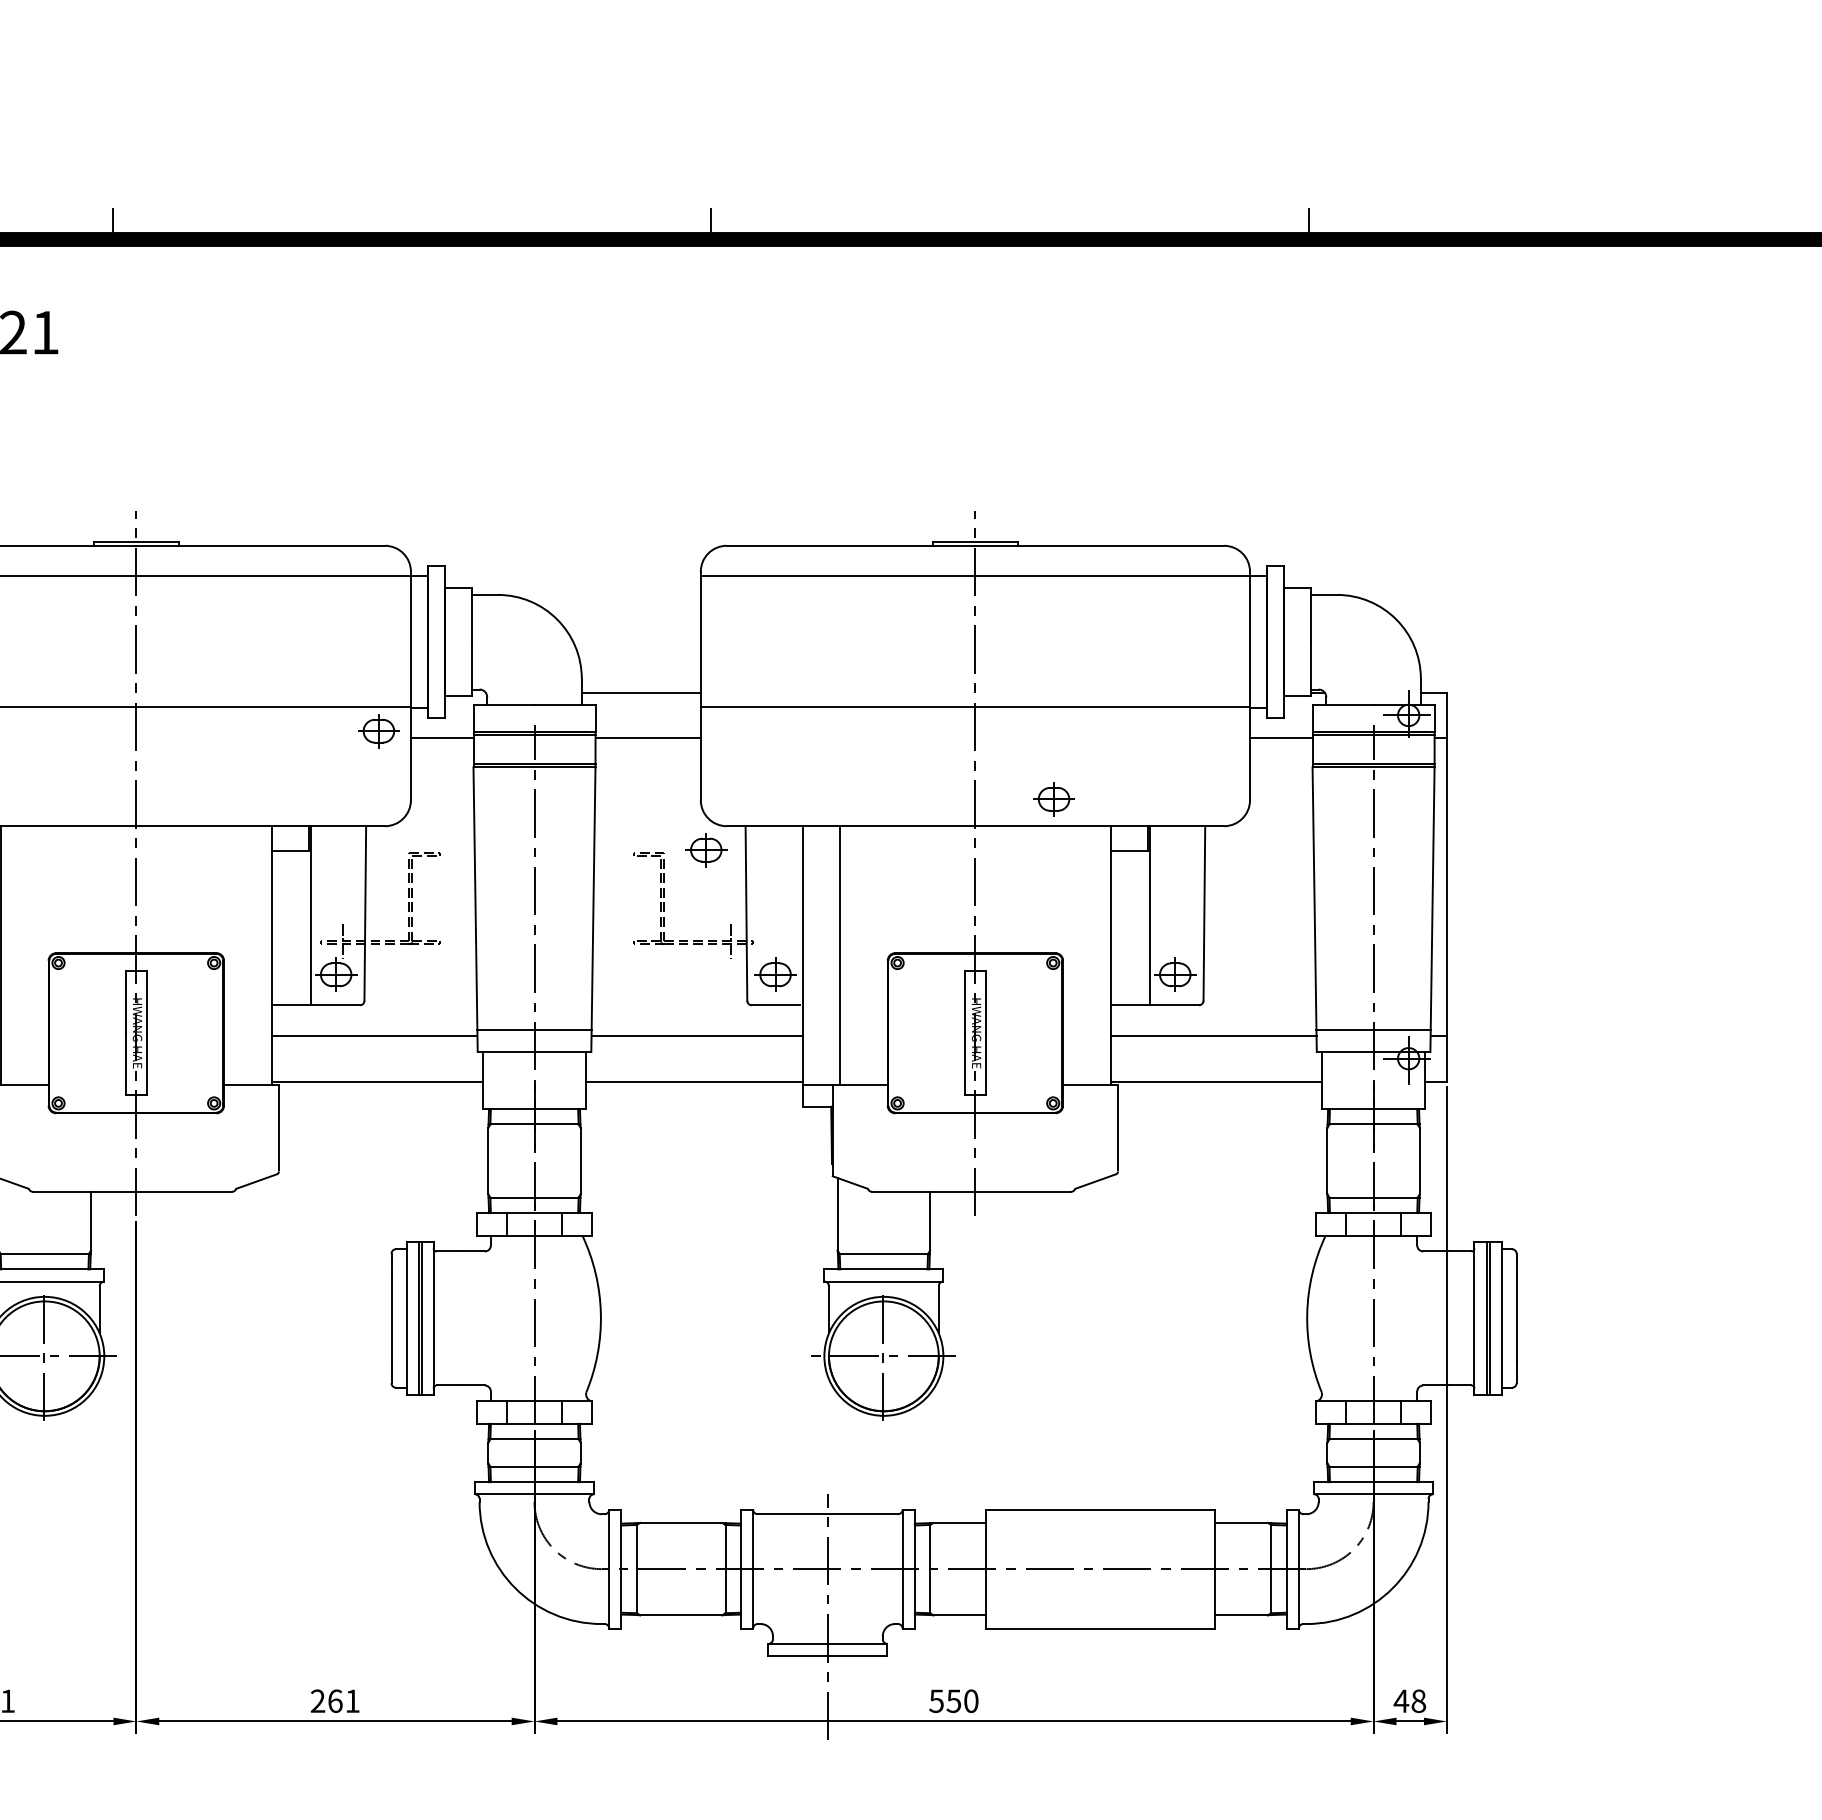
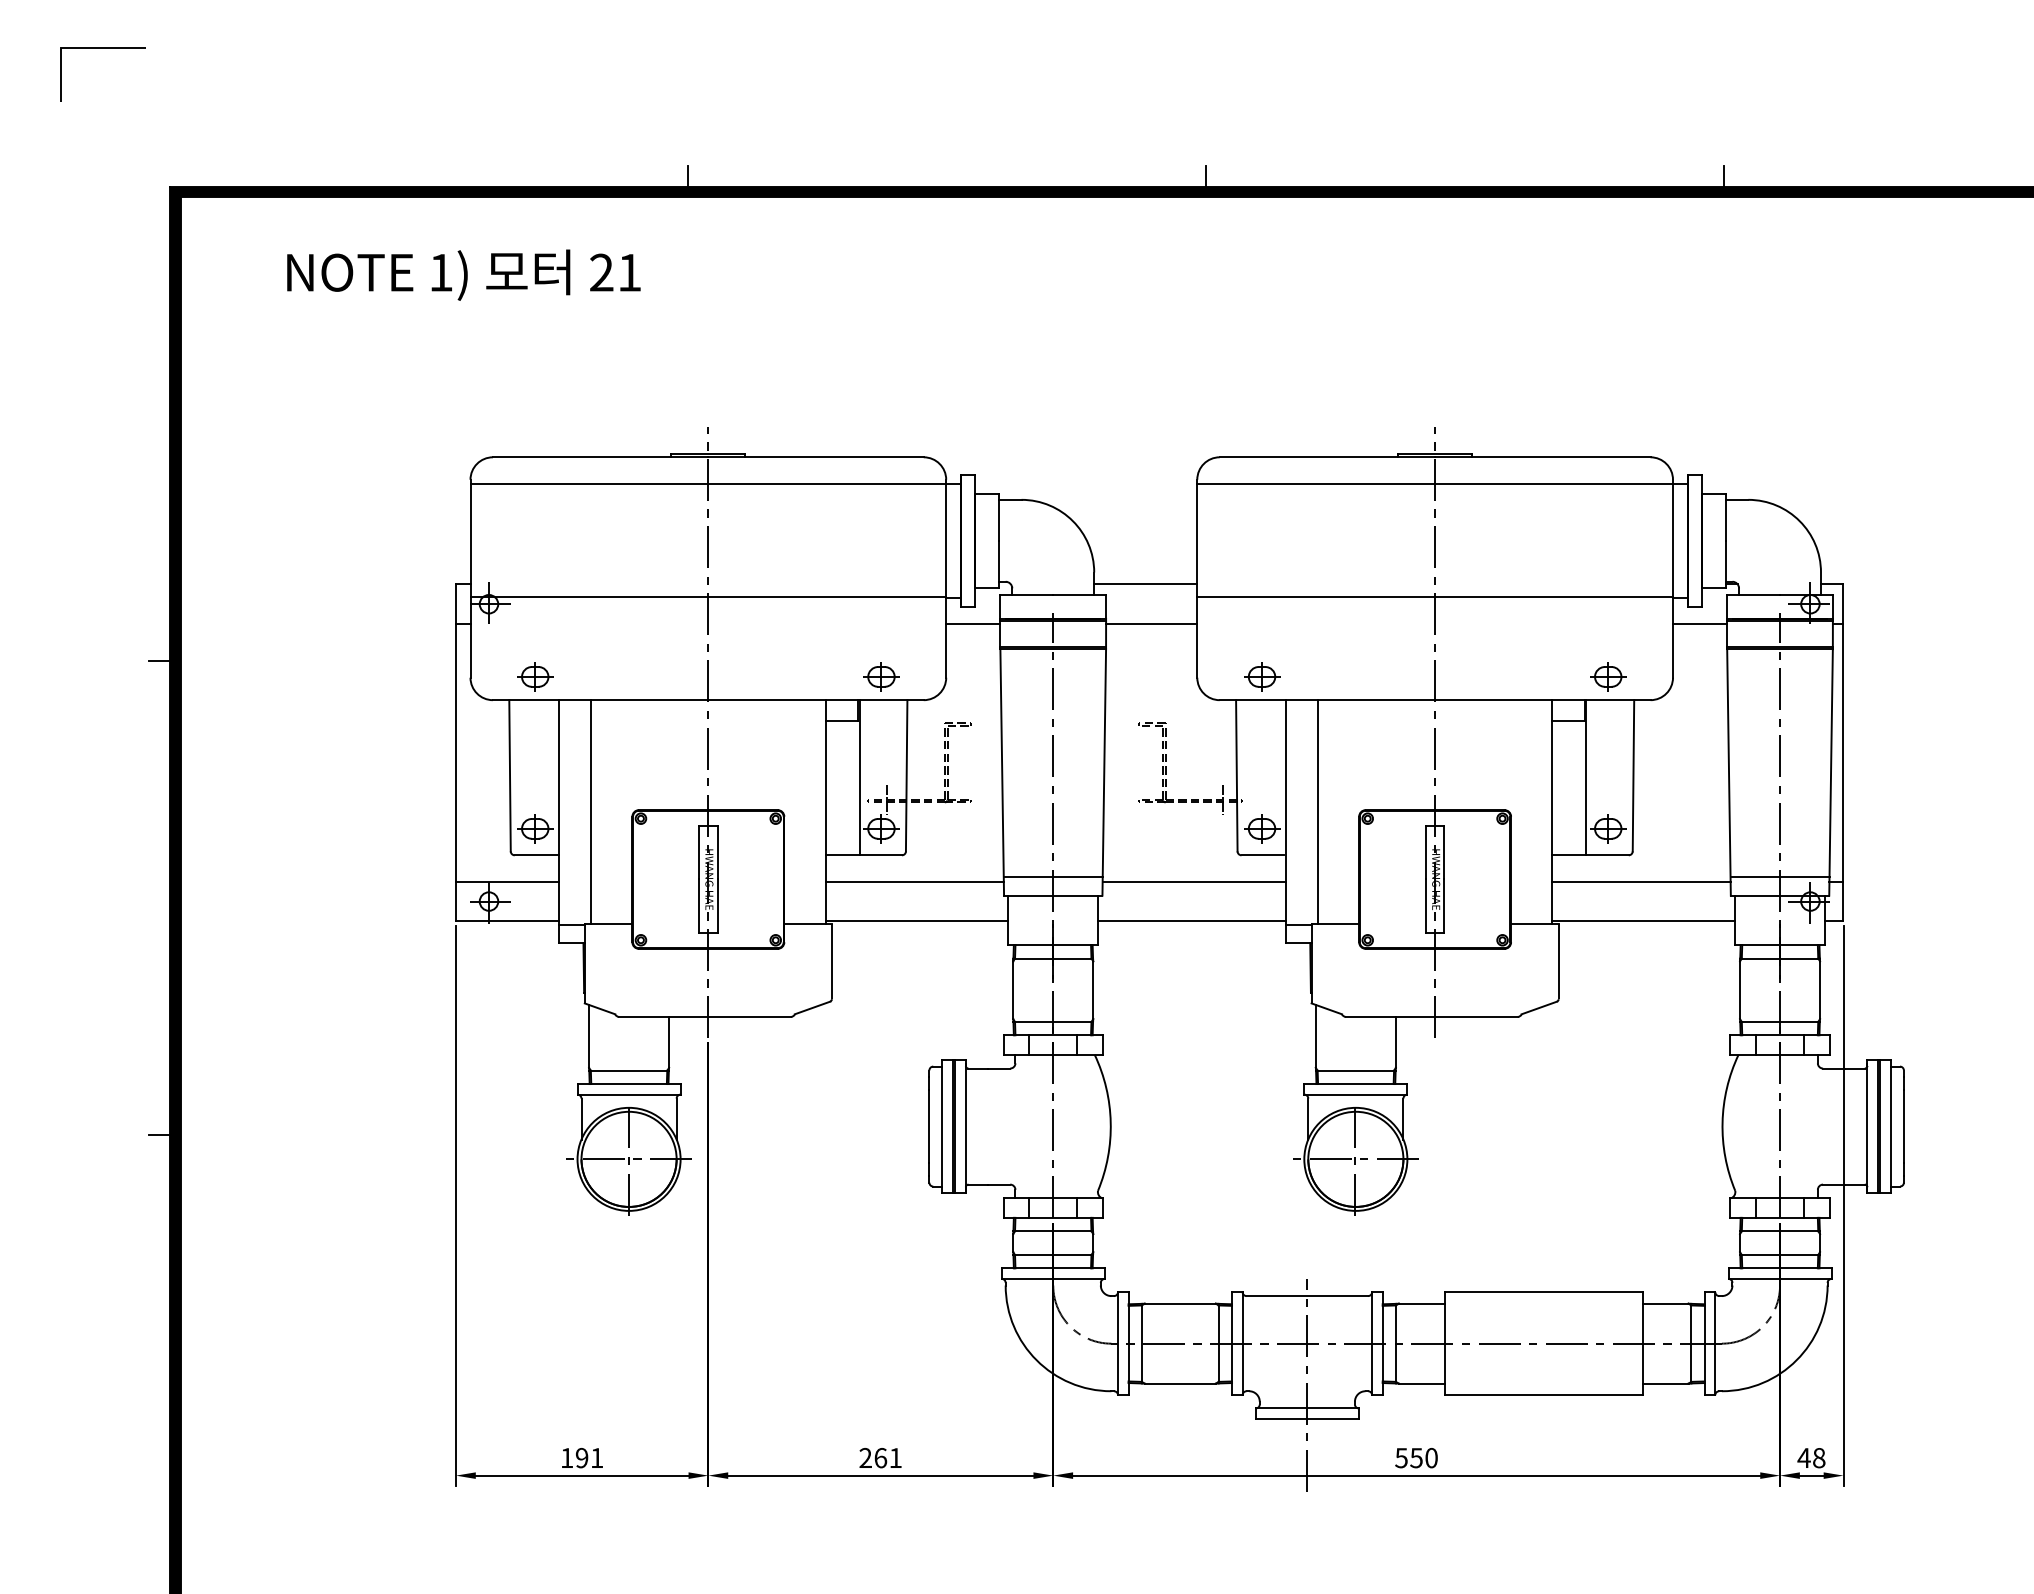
part: (378, 730) -> (881, 676), moved
part: (1054, 798) -> (1608, 676), moved
part: (706, 849) -> (1262, 676), moved

